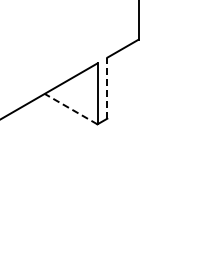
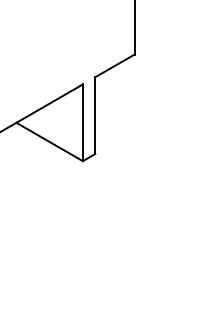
line: (107, 87) -> (95, 114), dashed -> solid
line: (70, 108) -> (48, 141), dashed -> solid

